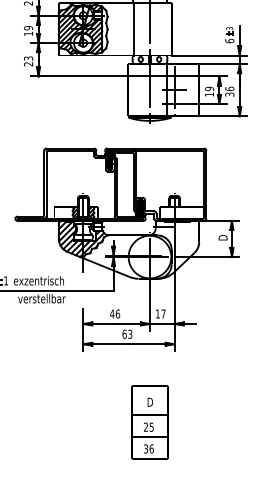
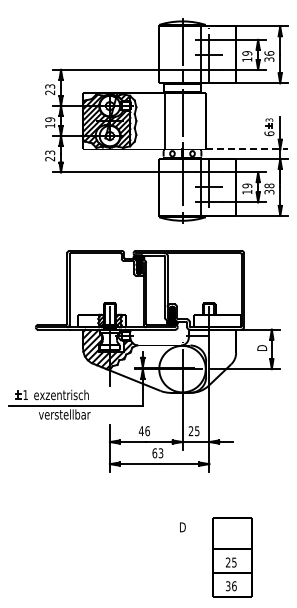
line: (209, 55) -> (247, 149), solid -> dashed
text: (228, 88) -> (268, 185), 36 -> 38
text: (160, 314) -> (193, 431), 17 -> 25
text: (149, 422) -> (232, 557), moved

